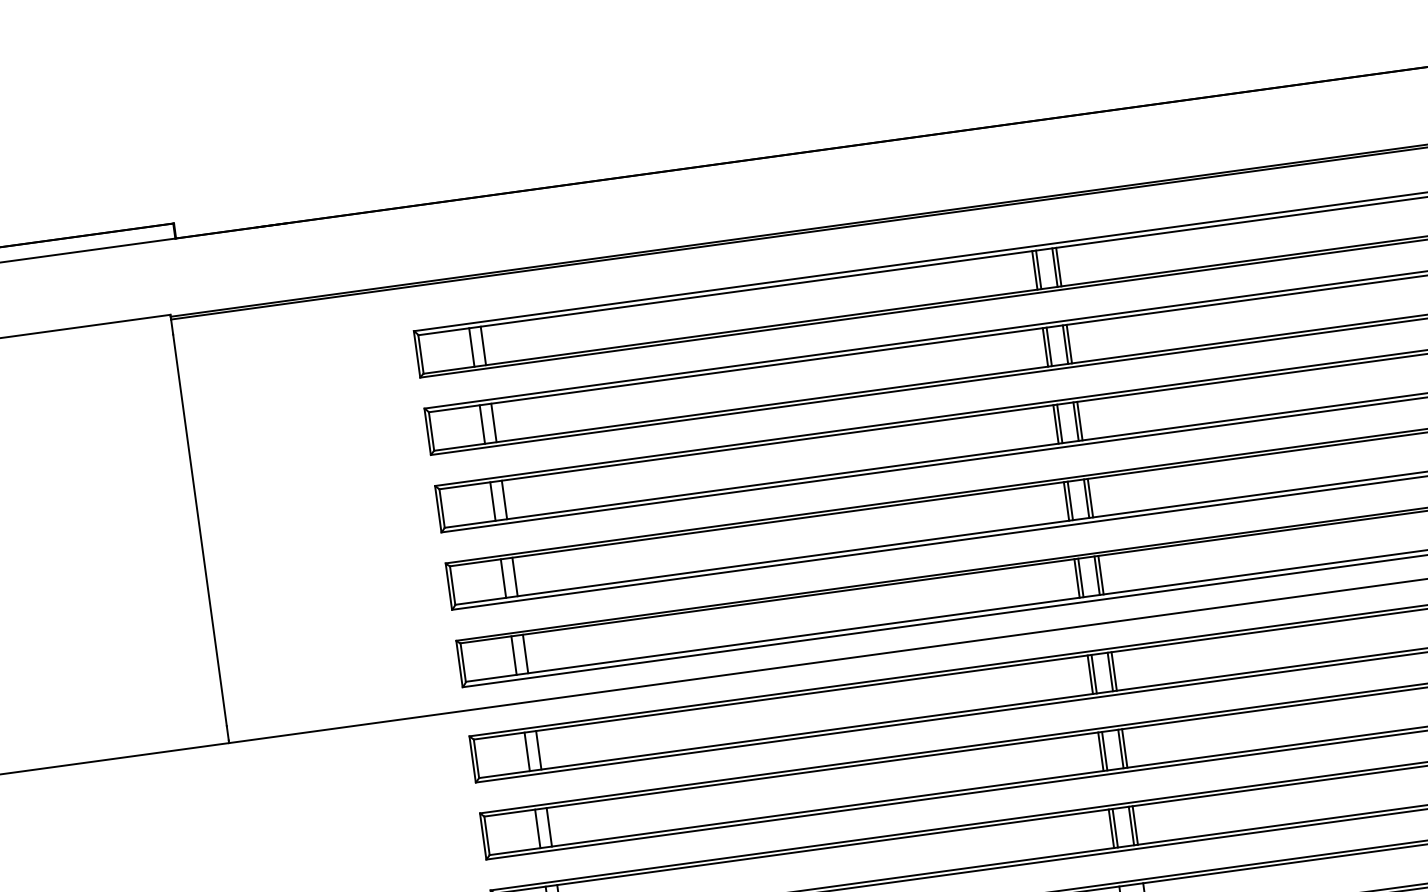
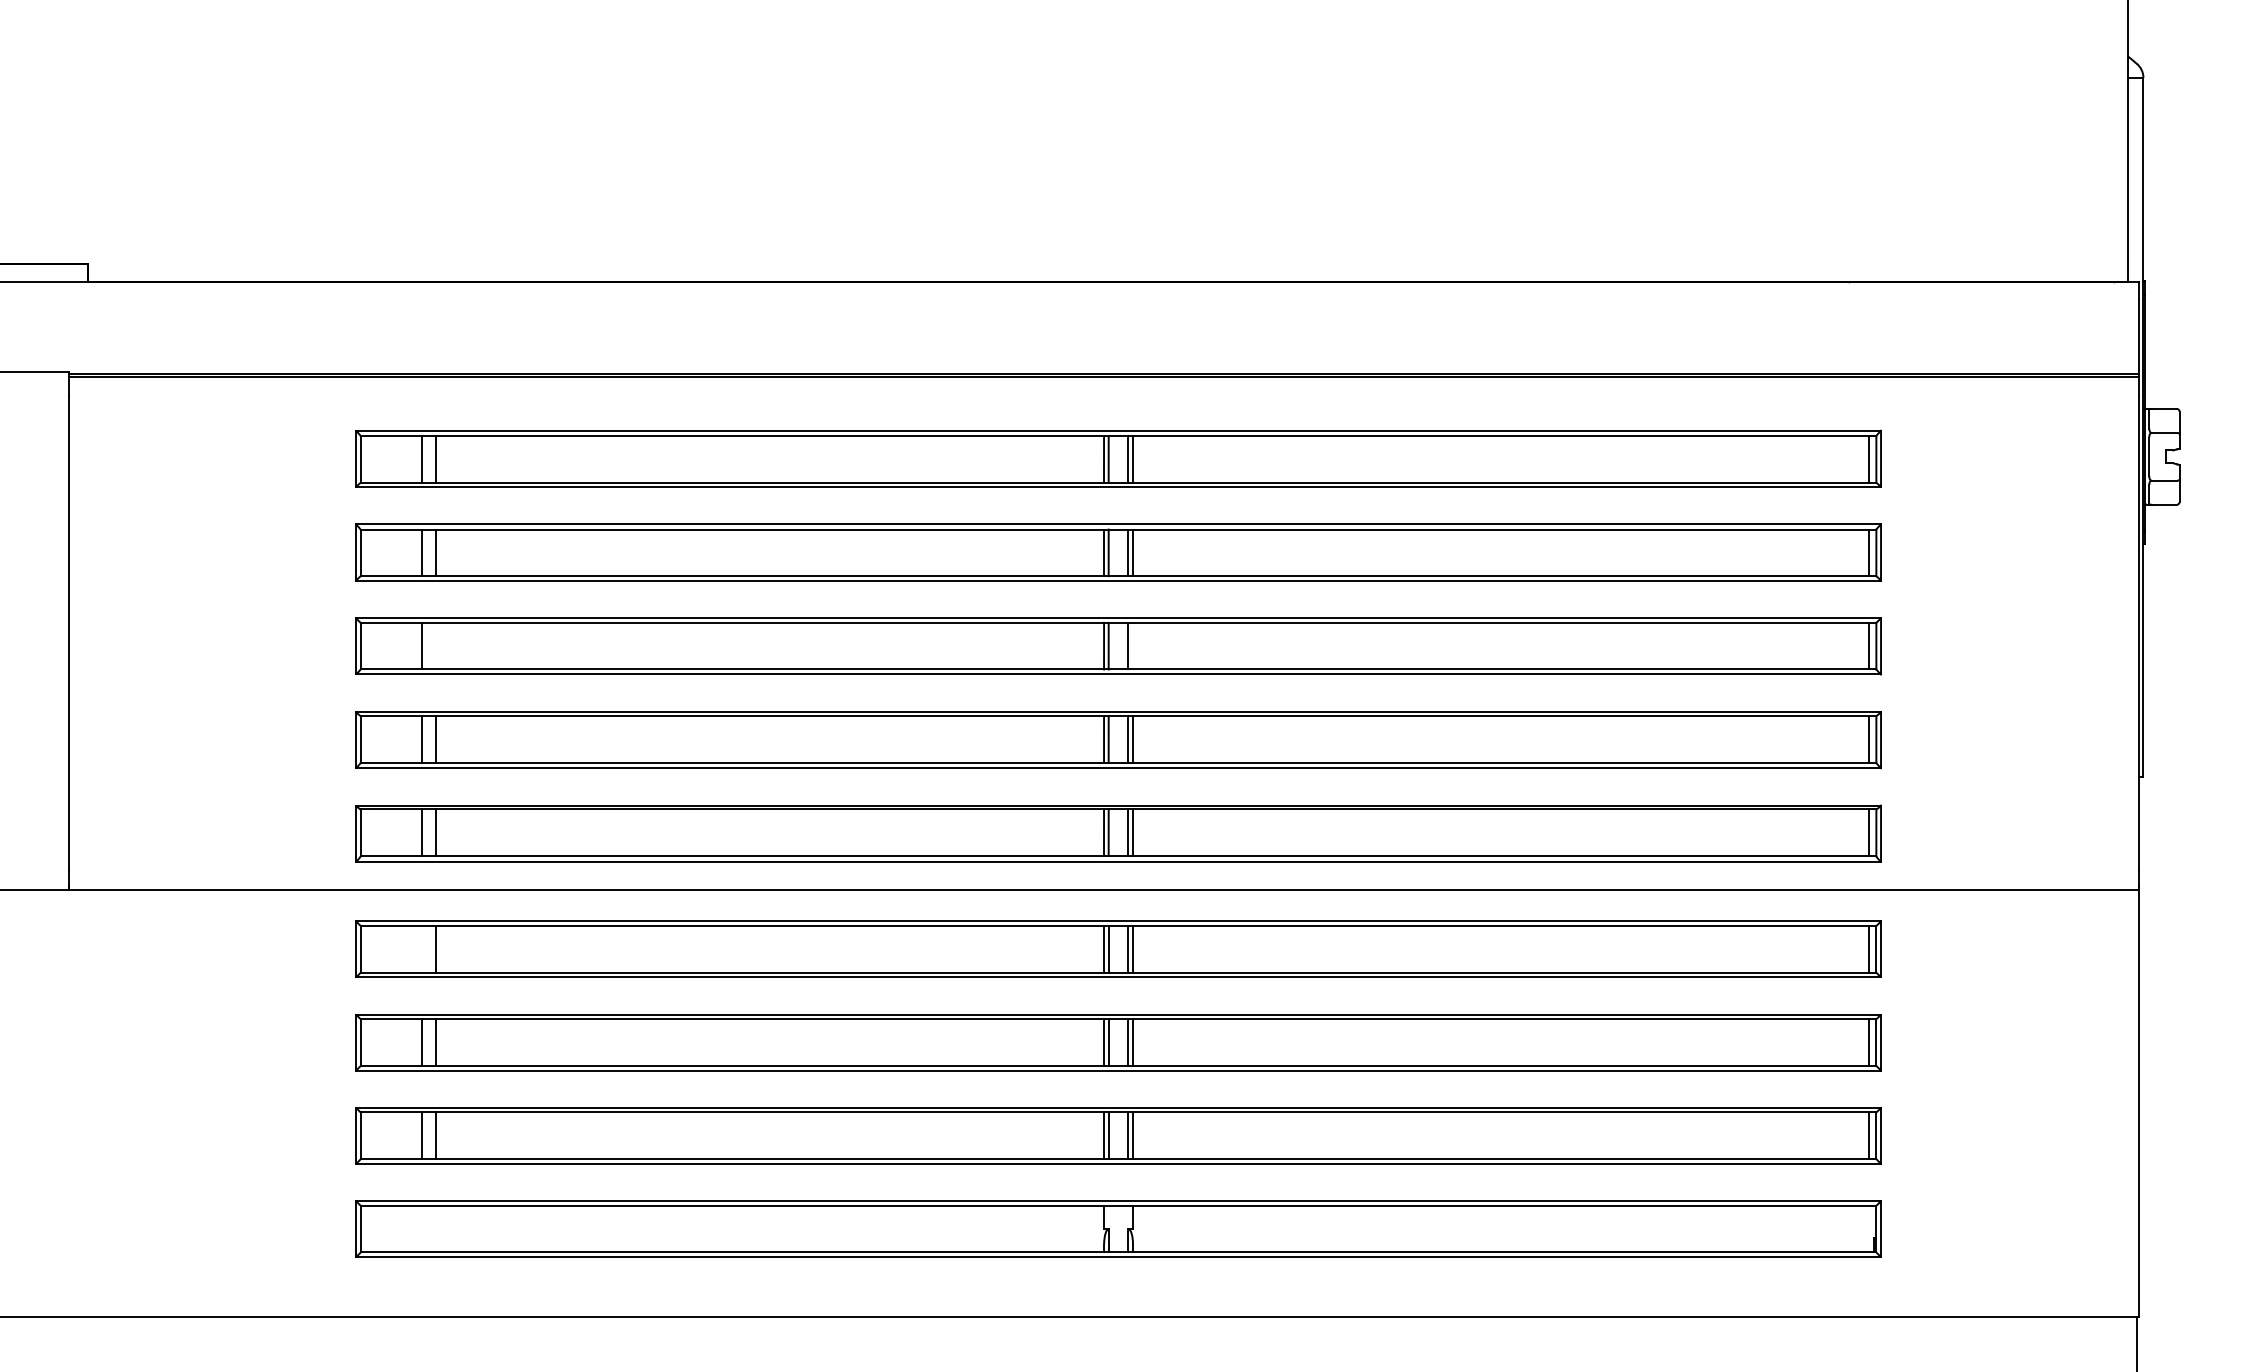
line: (1080, 420) -> (1133, 645), removed
line: (504, 499) -> (436, 645), removed
line: (527, 751) -> (422, 948), removed

